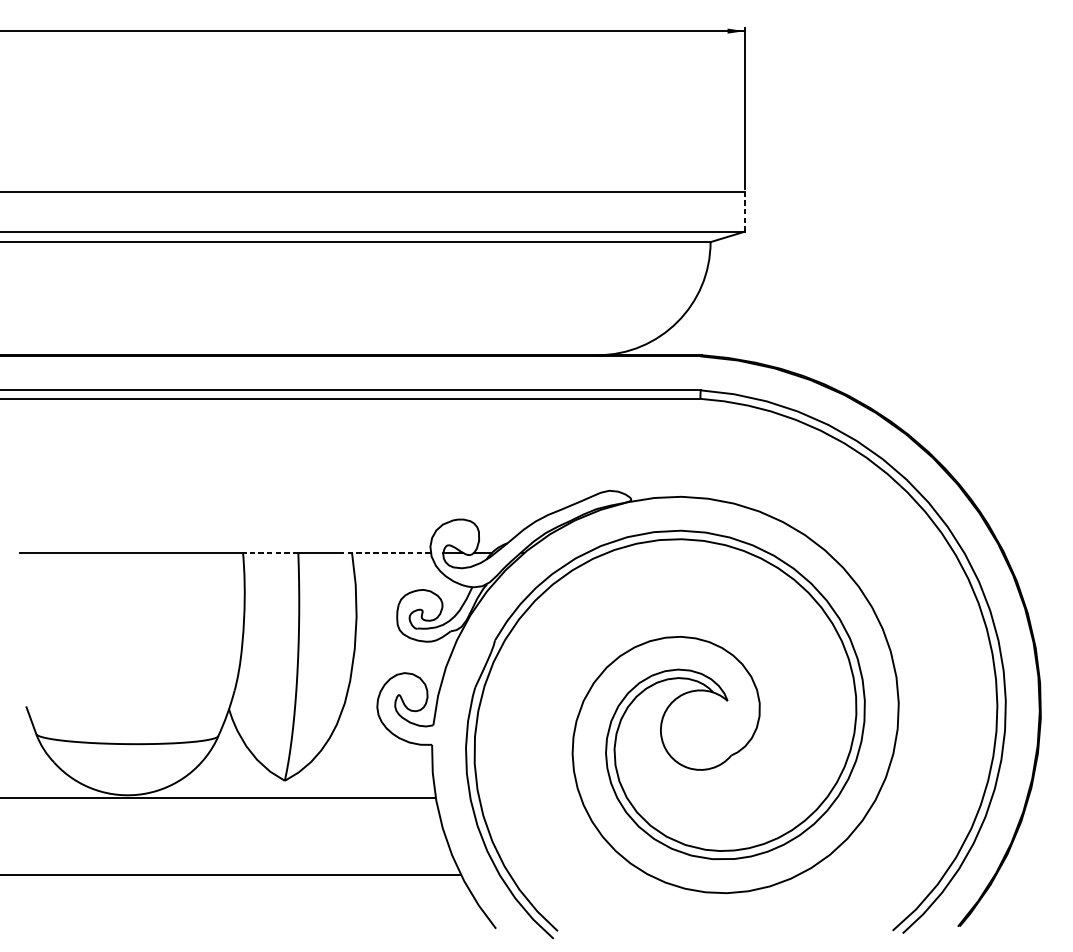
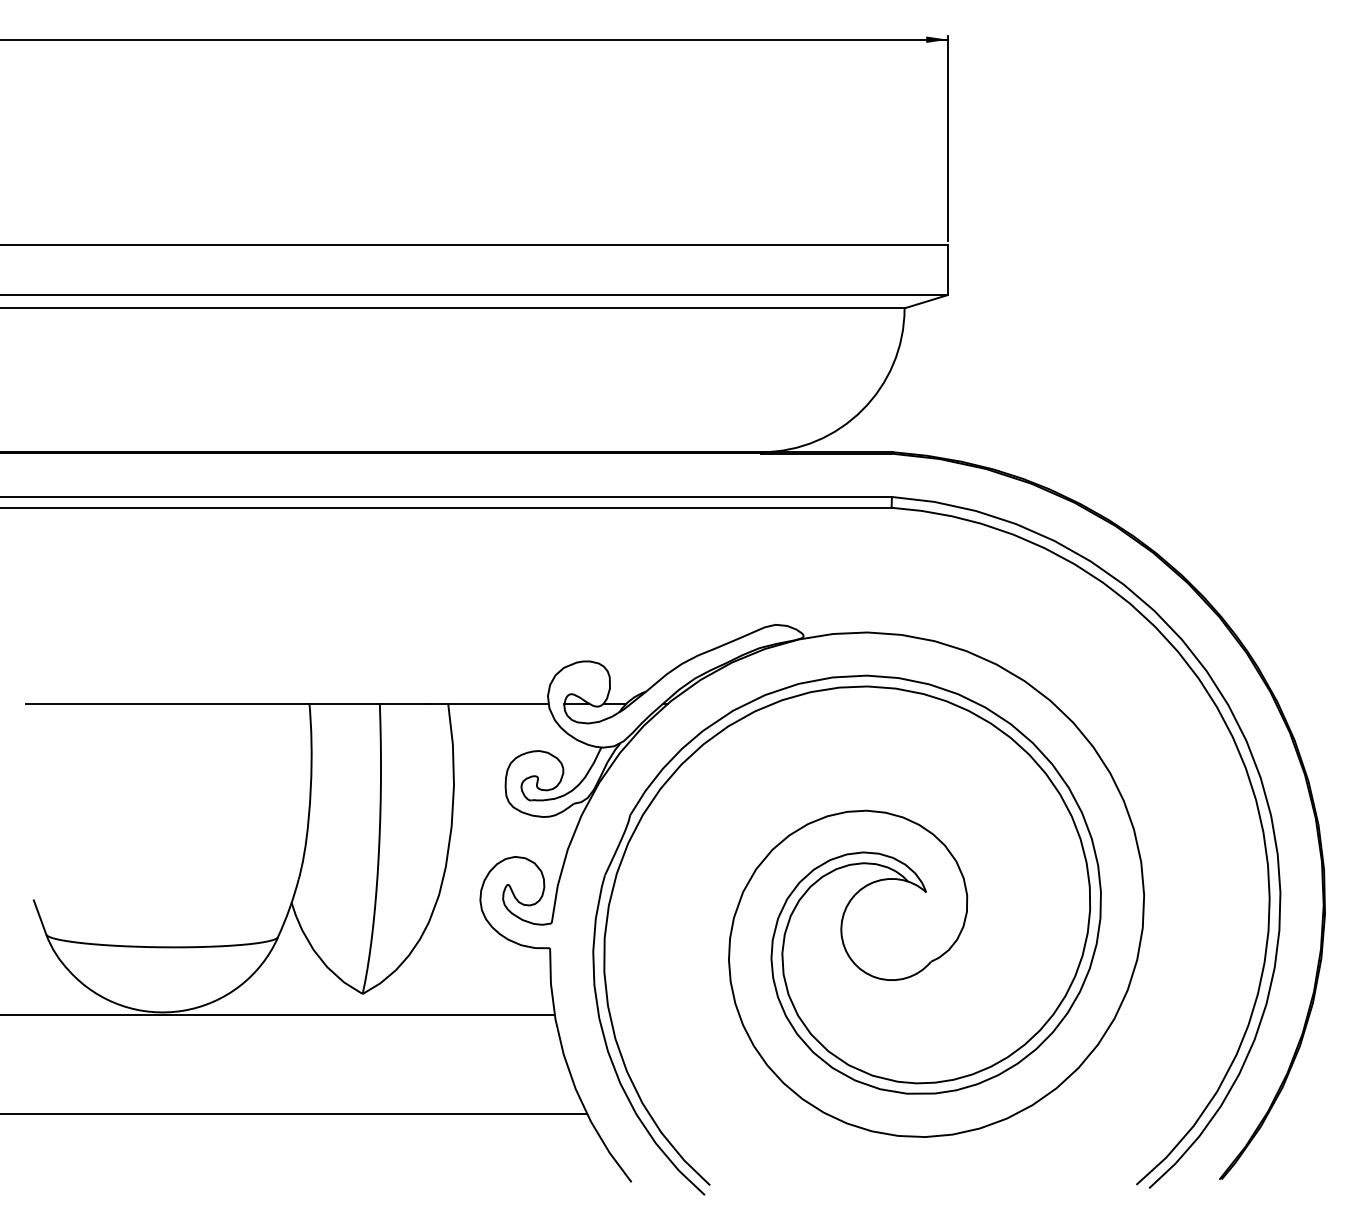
line: (744, 211) -> (947, 269), dashed -> solid
line: (270, 552) -> (344, 703), dashed -> solid
line: (383, 552) -> (488, 703), dashed -> solid

